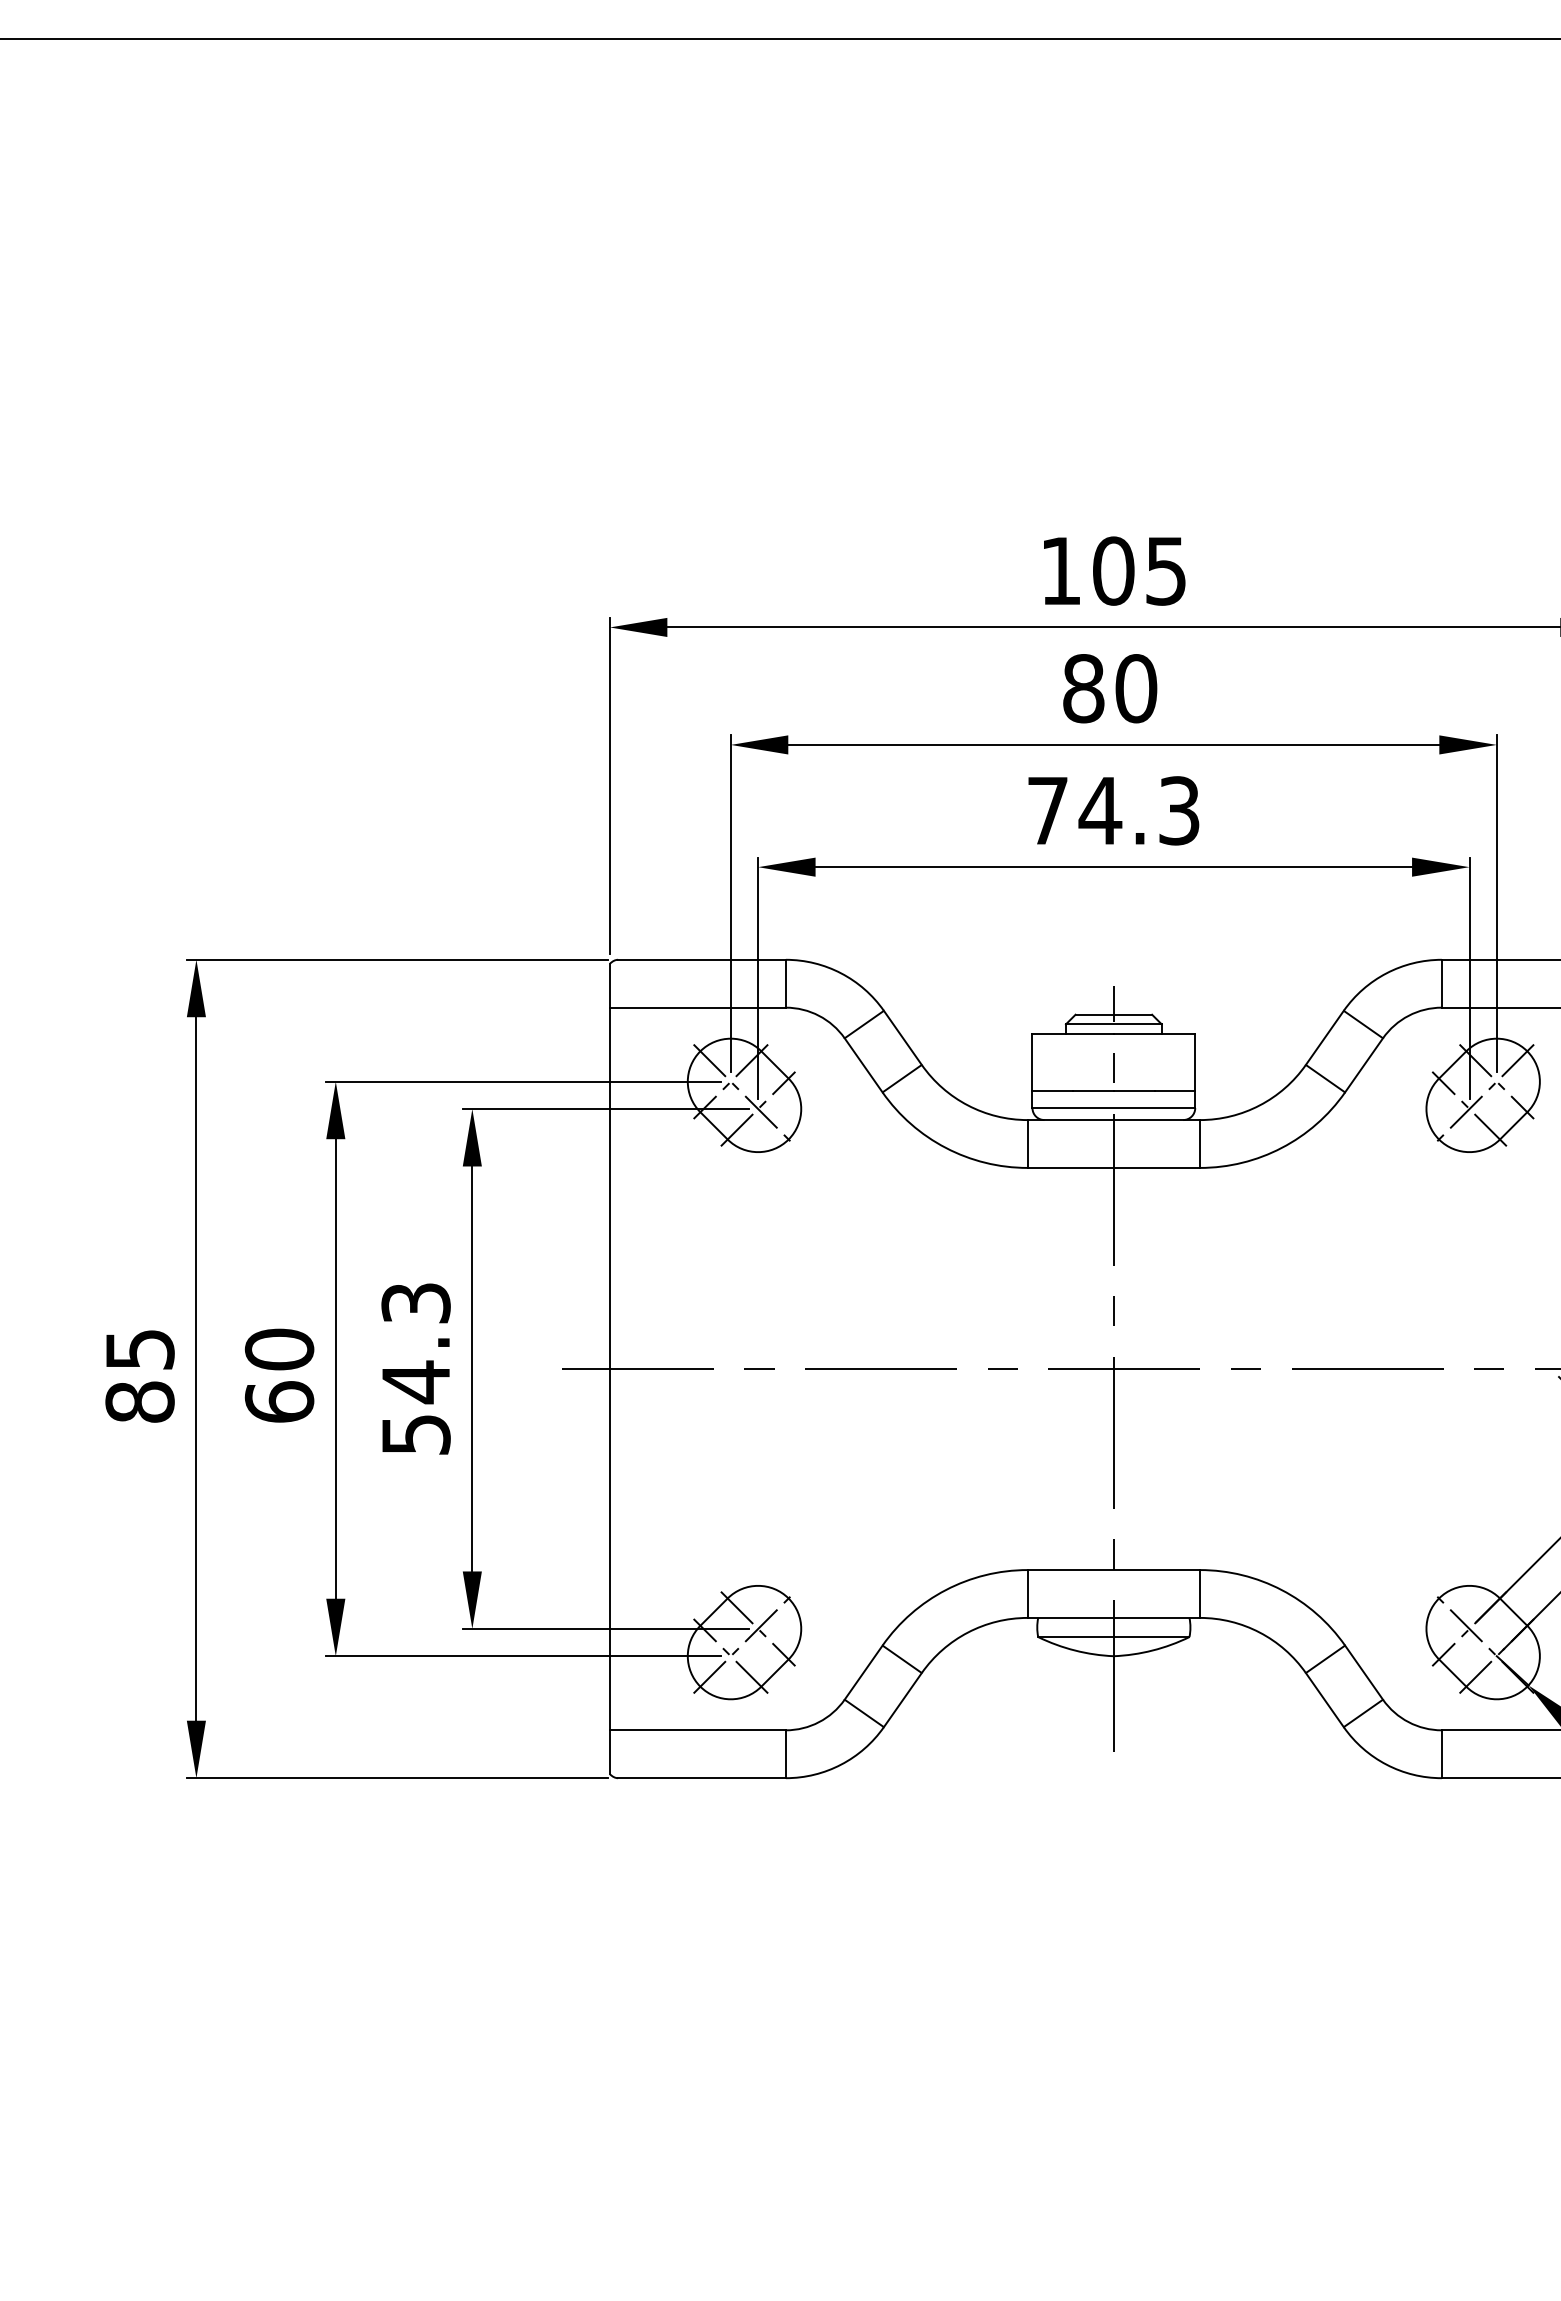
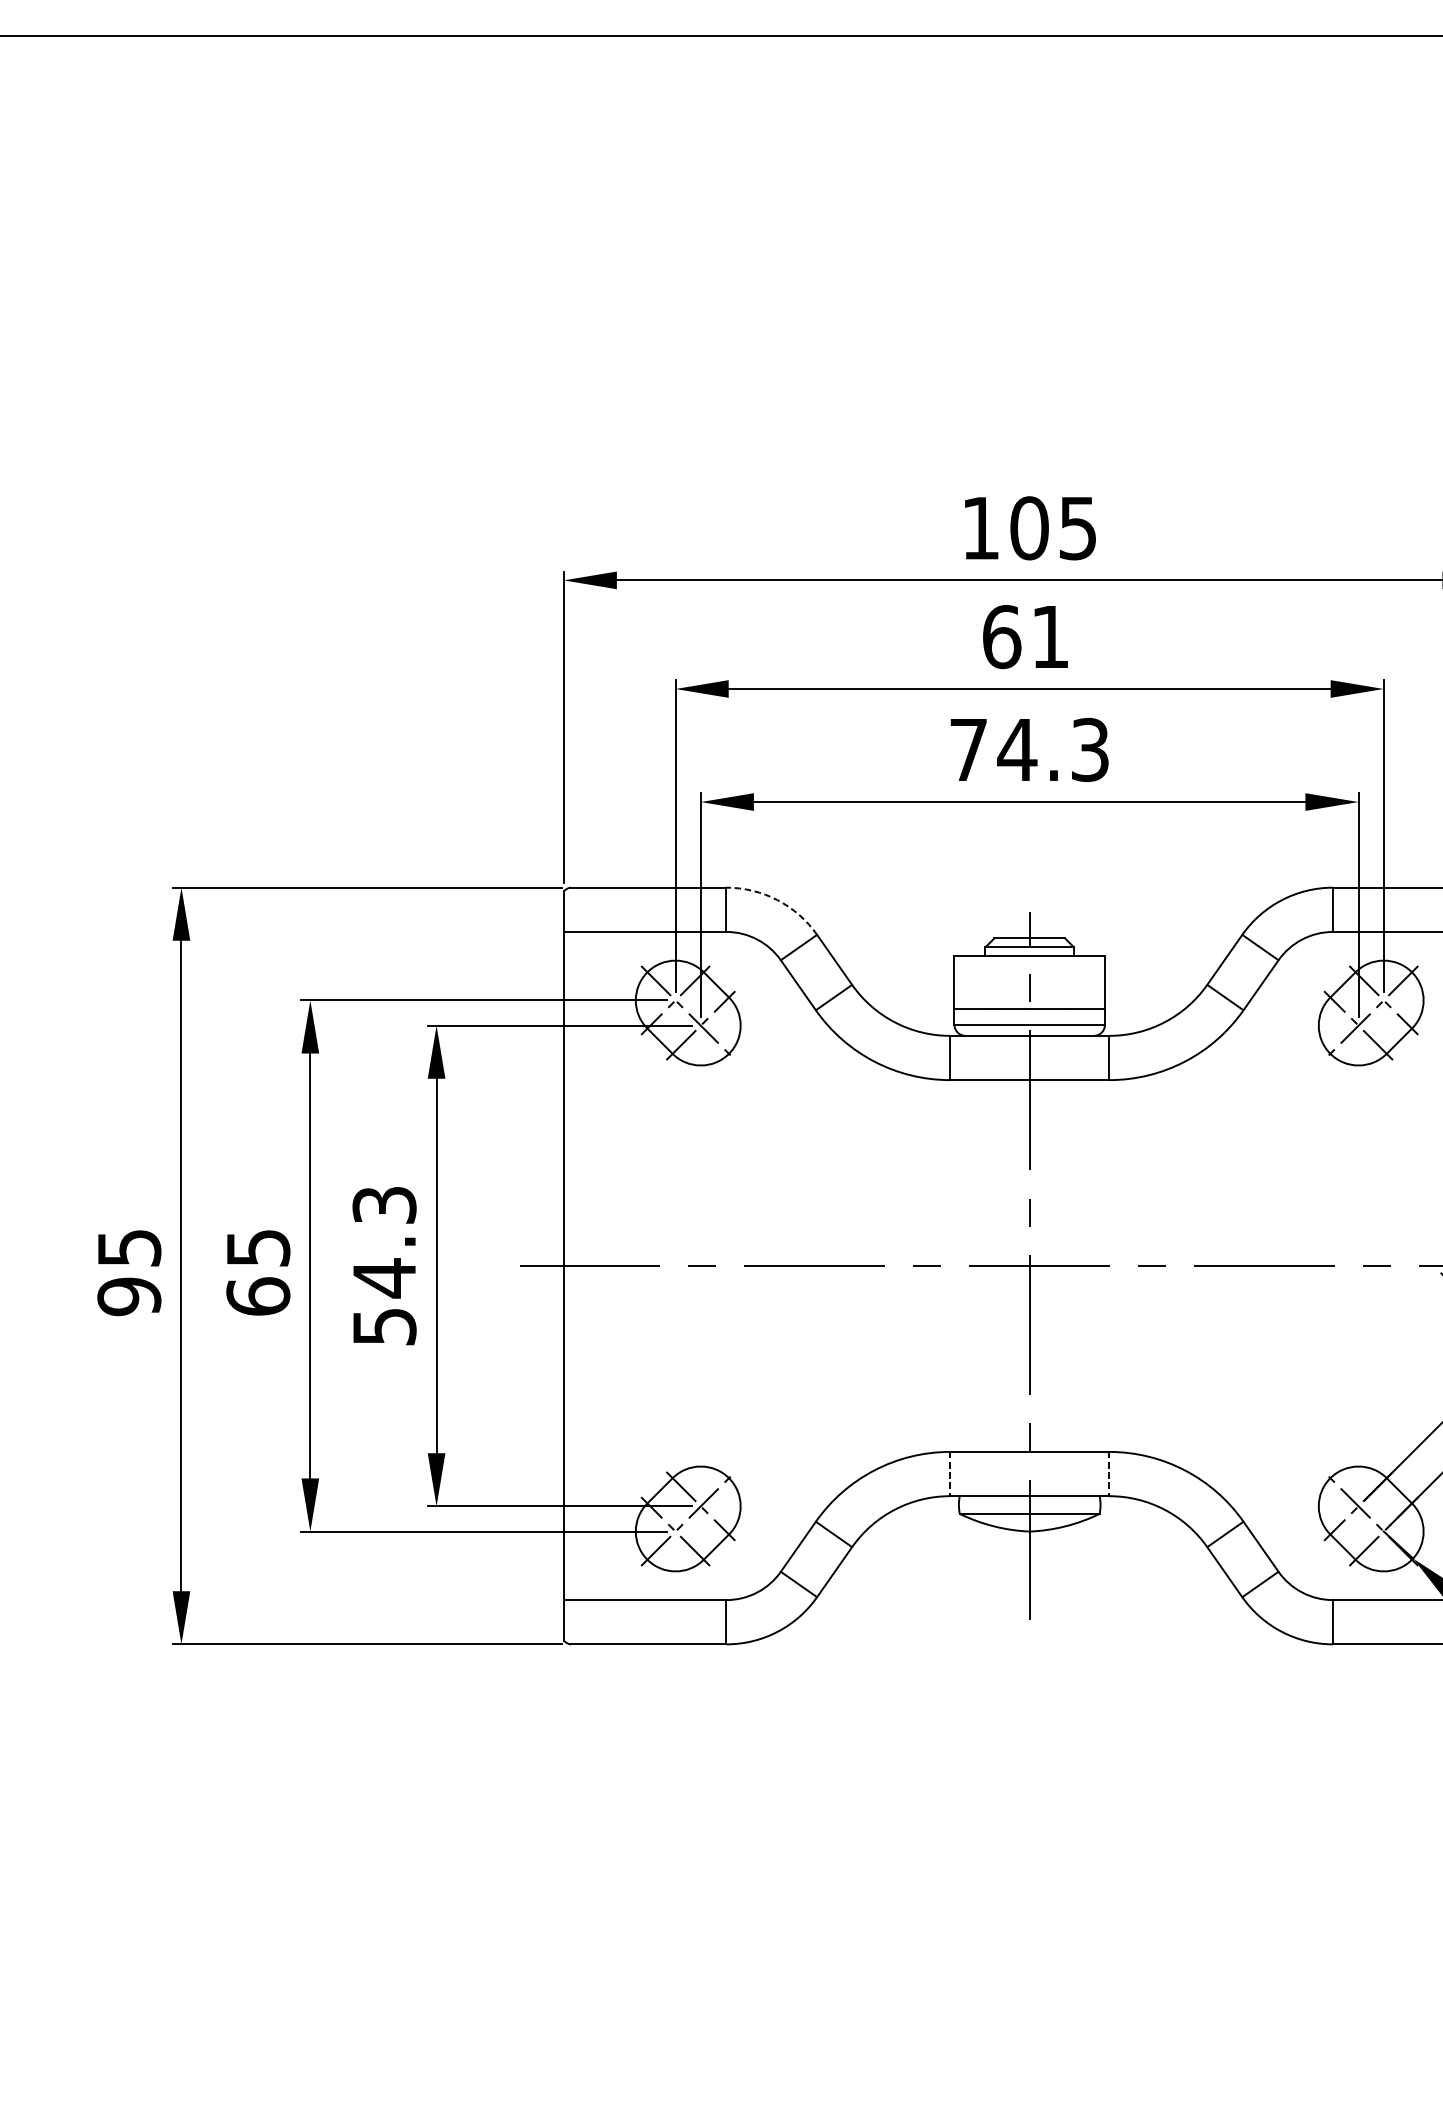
text: (1110, 688) -> (1026, 636), 80 -> 61
arc: (841, 973) -> (777, 900), solid -> dashed
text: (279, 1349) -> (258, 1247), 60 -> 65
text: (139, 1402) -> (128, 1296), 85 -> 95
line: (1027, 1593) -> (949, 1473), solid -> dashed
line: (1200, 1593) -> (1109, 1473), solid -> dashed

